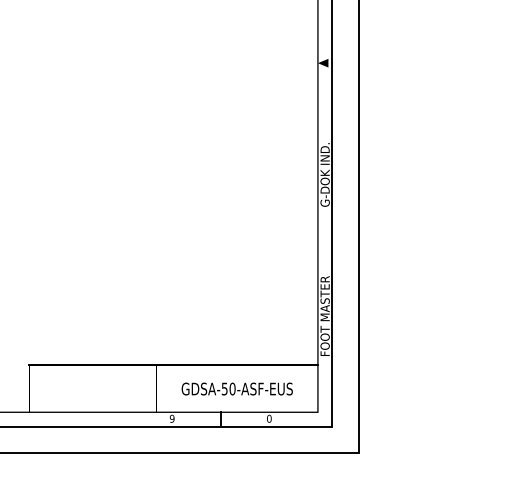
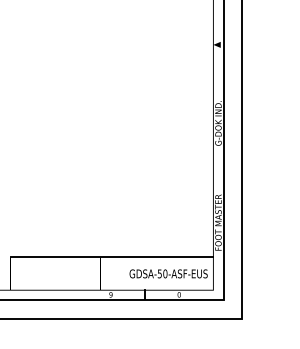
text: (236, 388) -> (168, 273), moved

